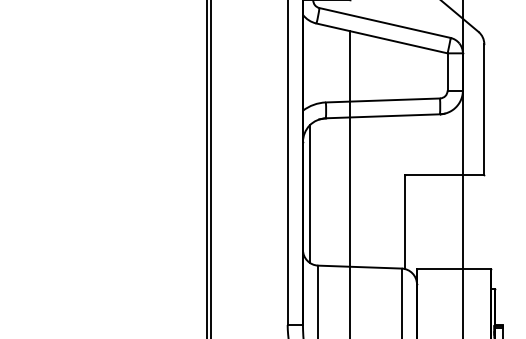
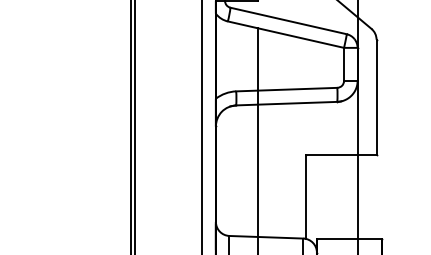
line: (310, 194) -> (222, 172), removed

